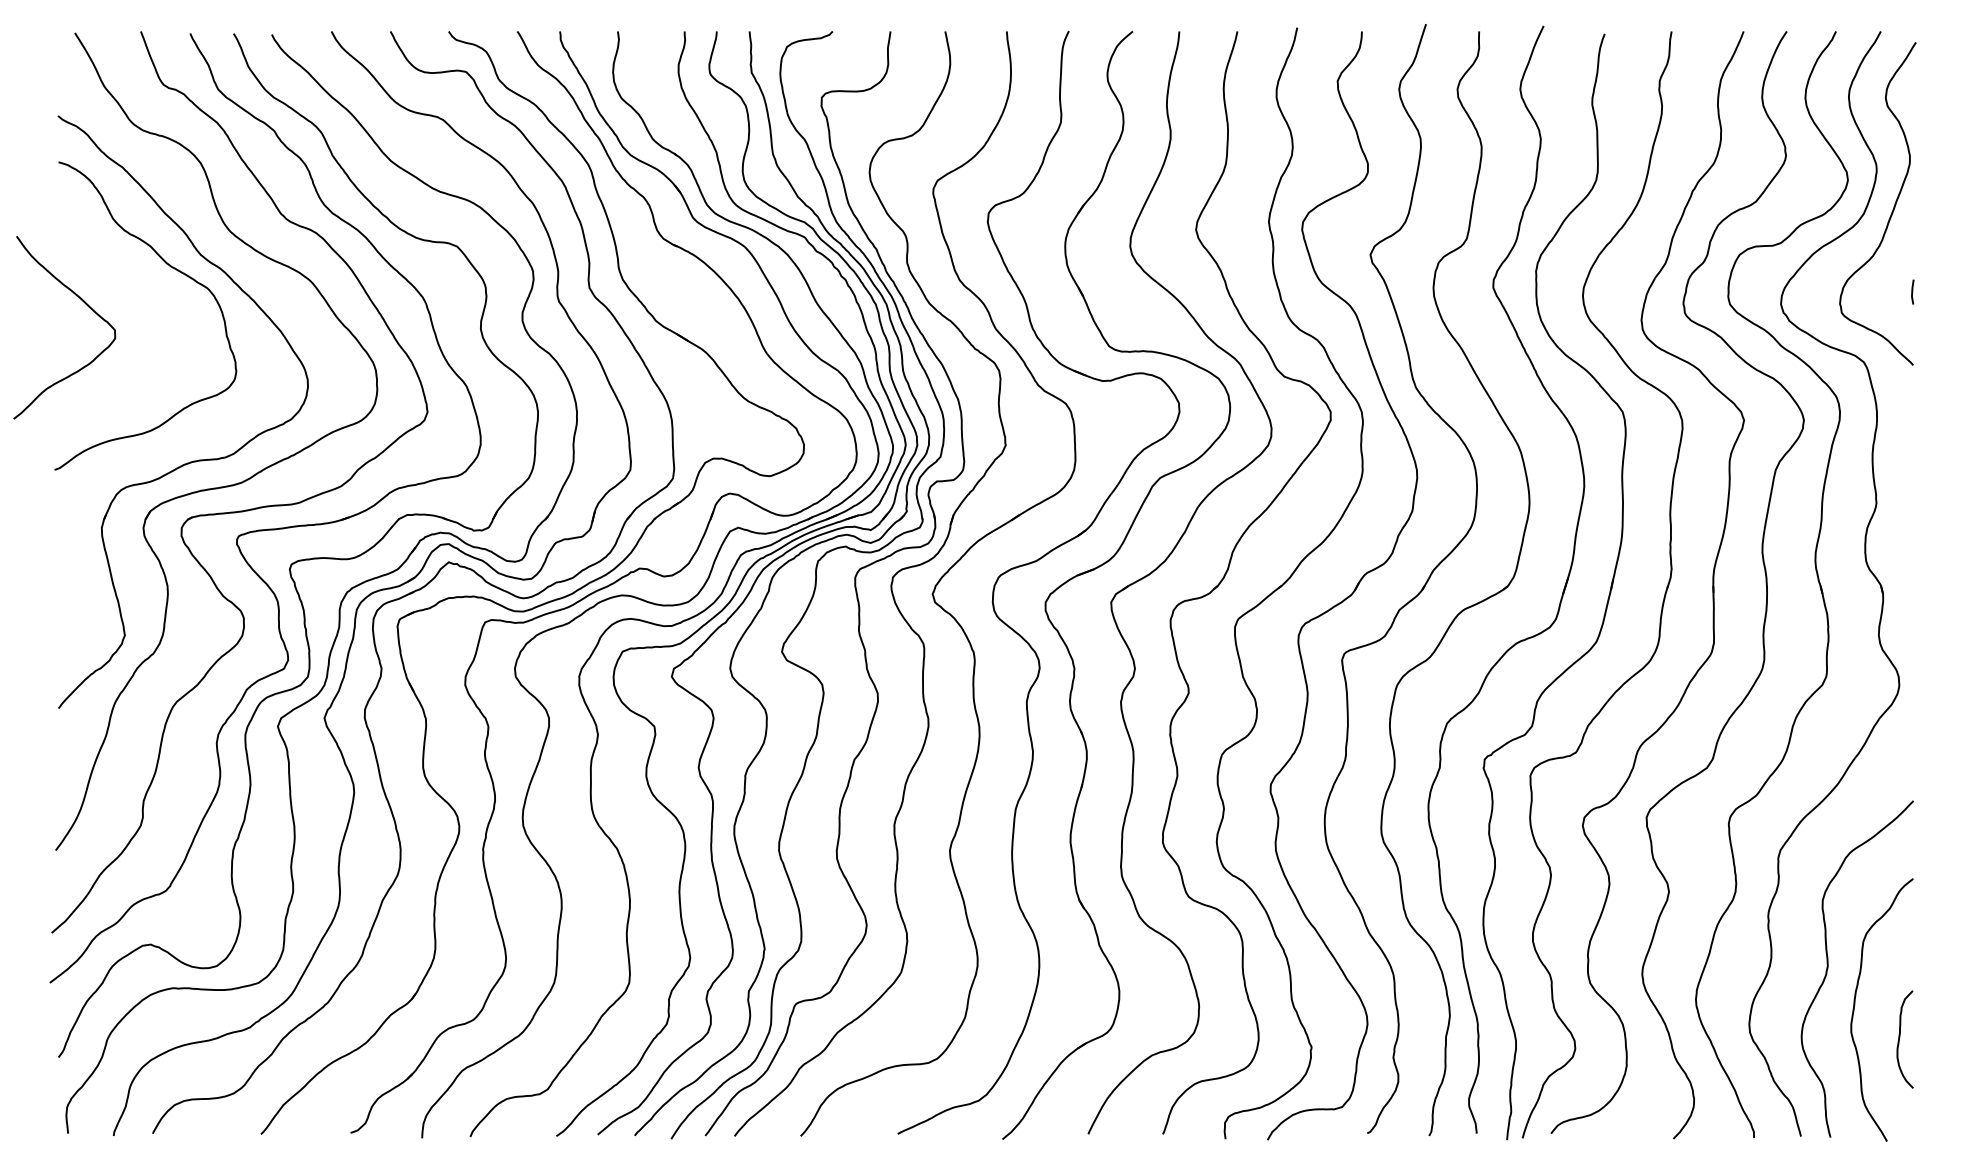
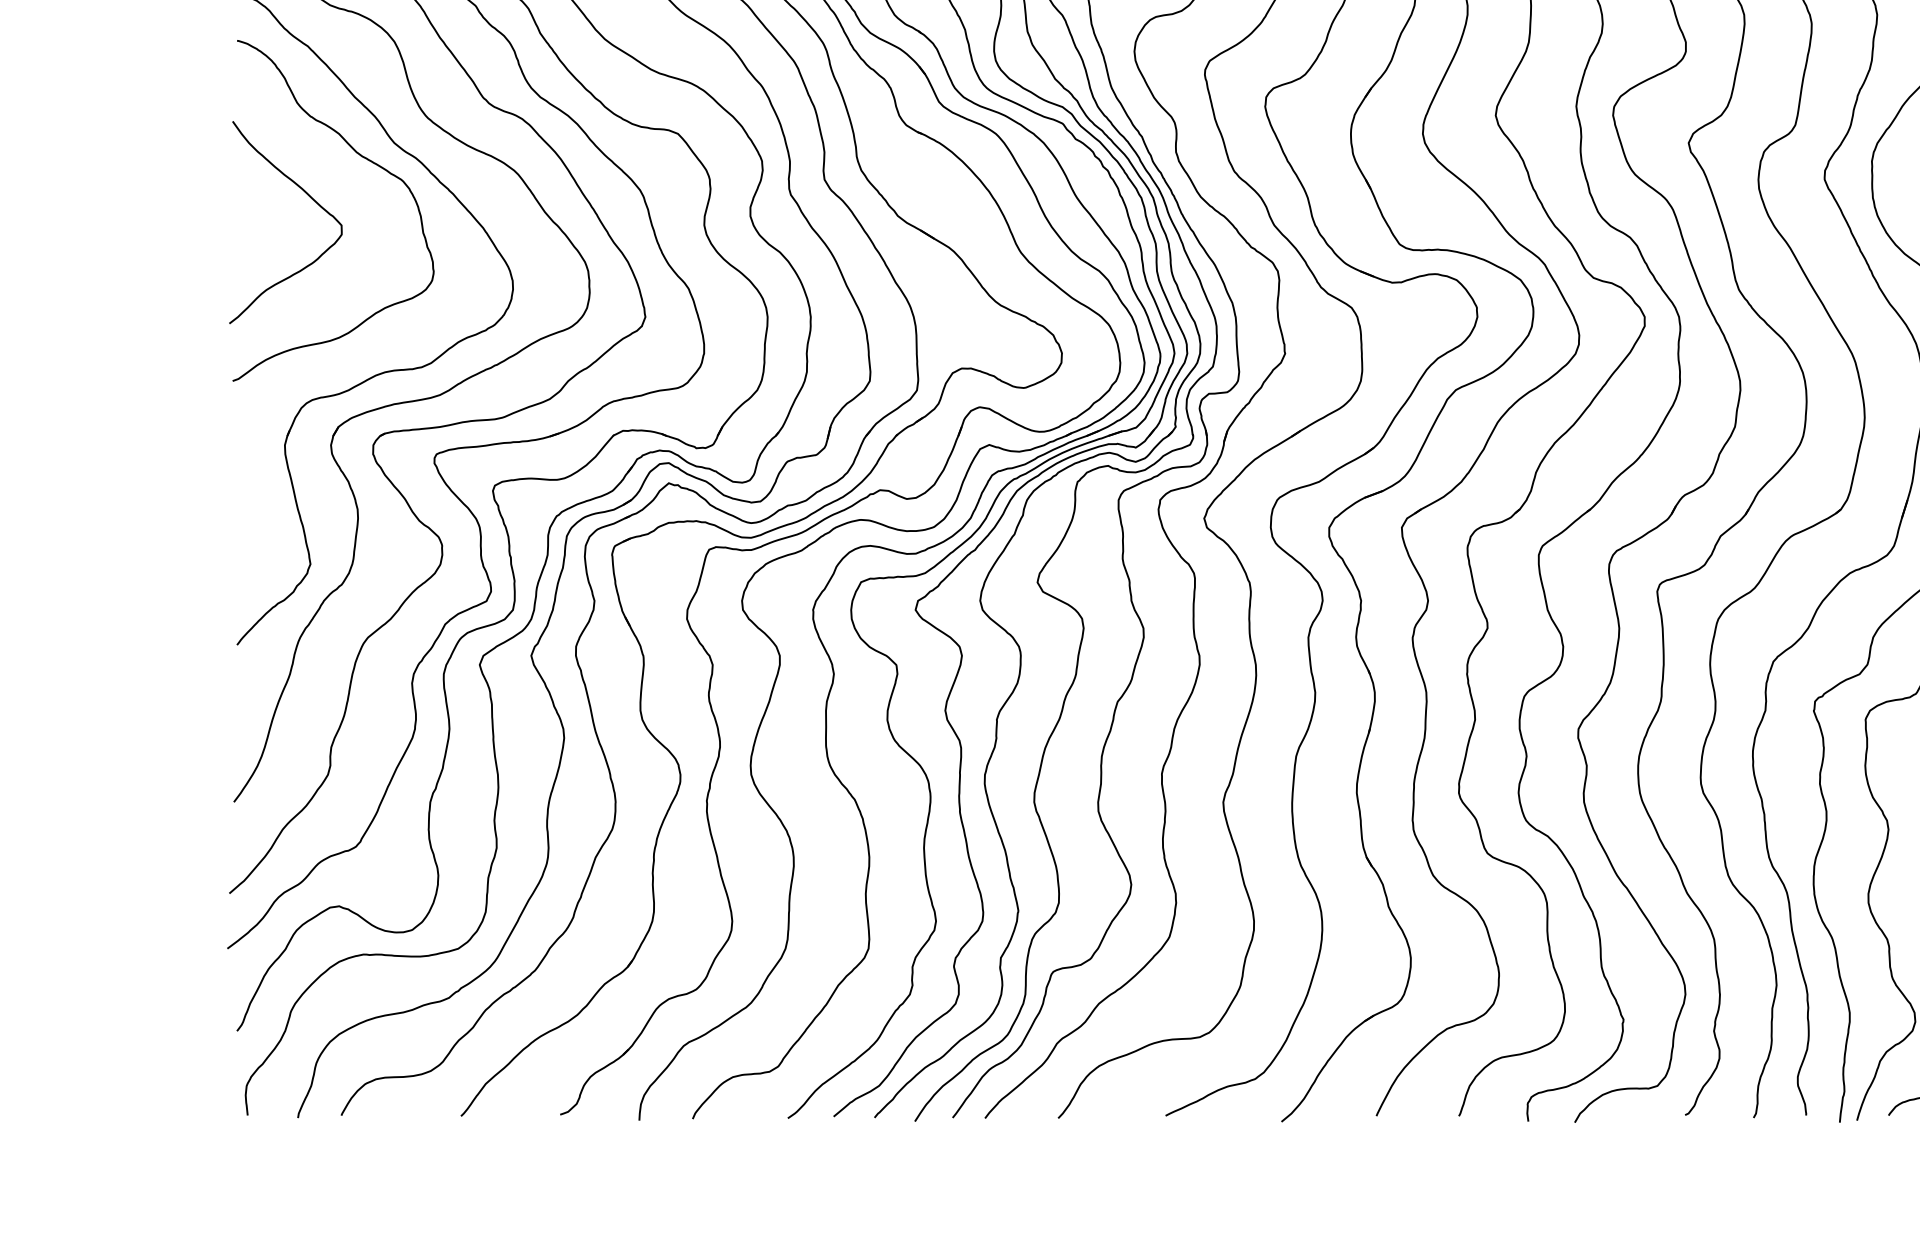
curve: (86, 305) -> (310, 198), moved

